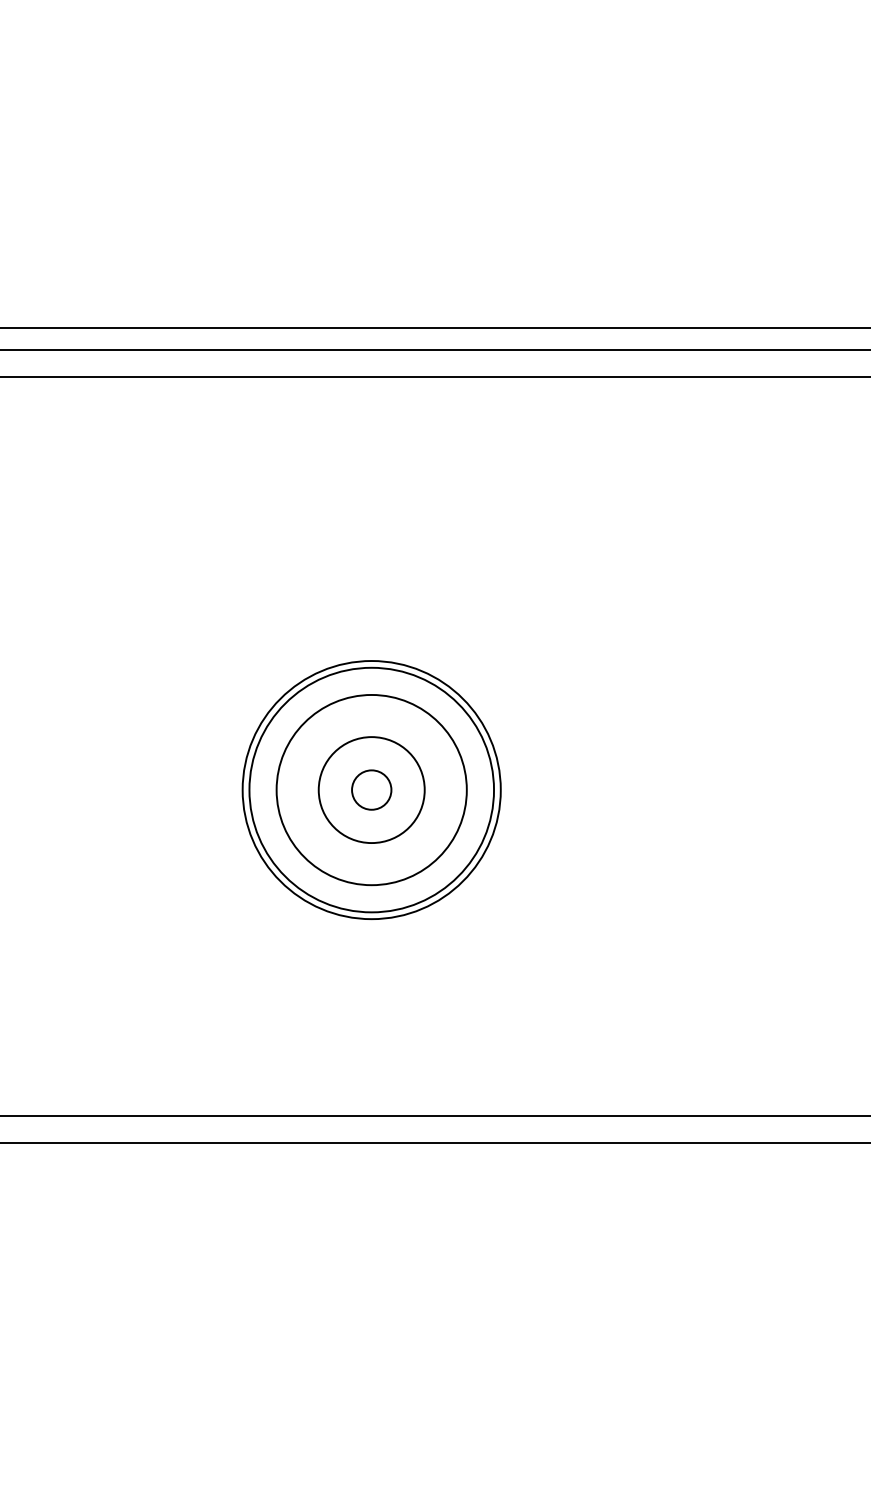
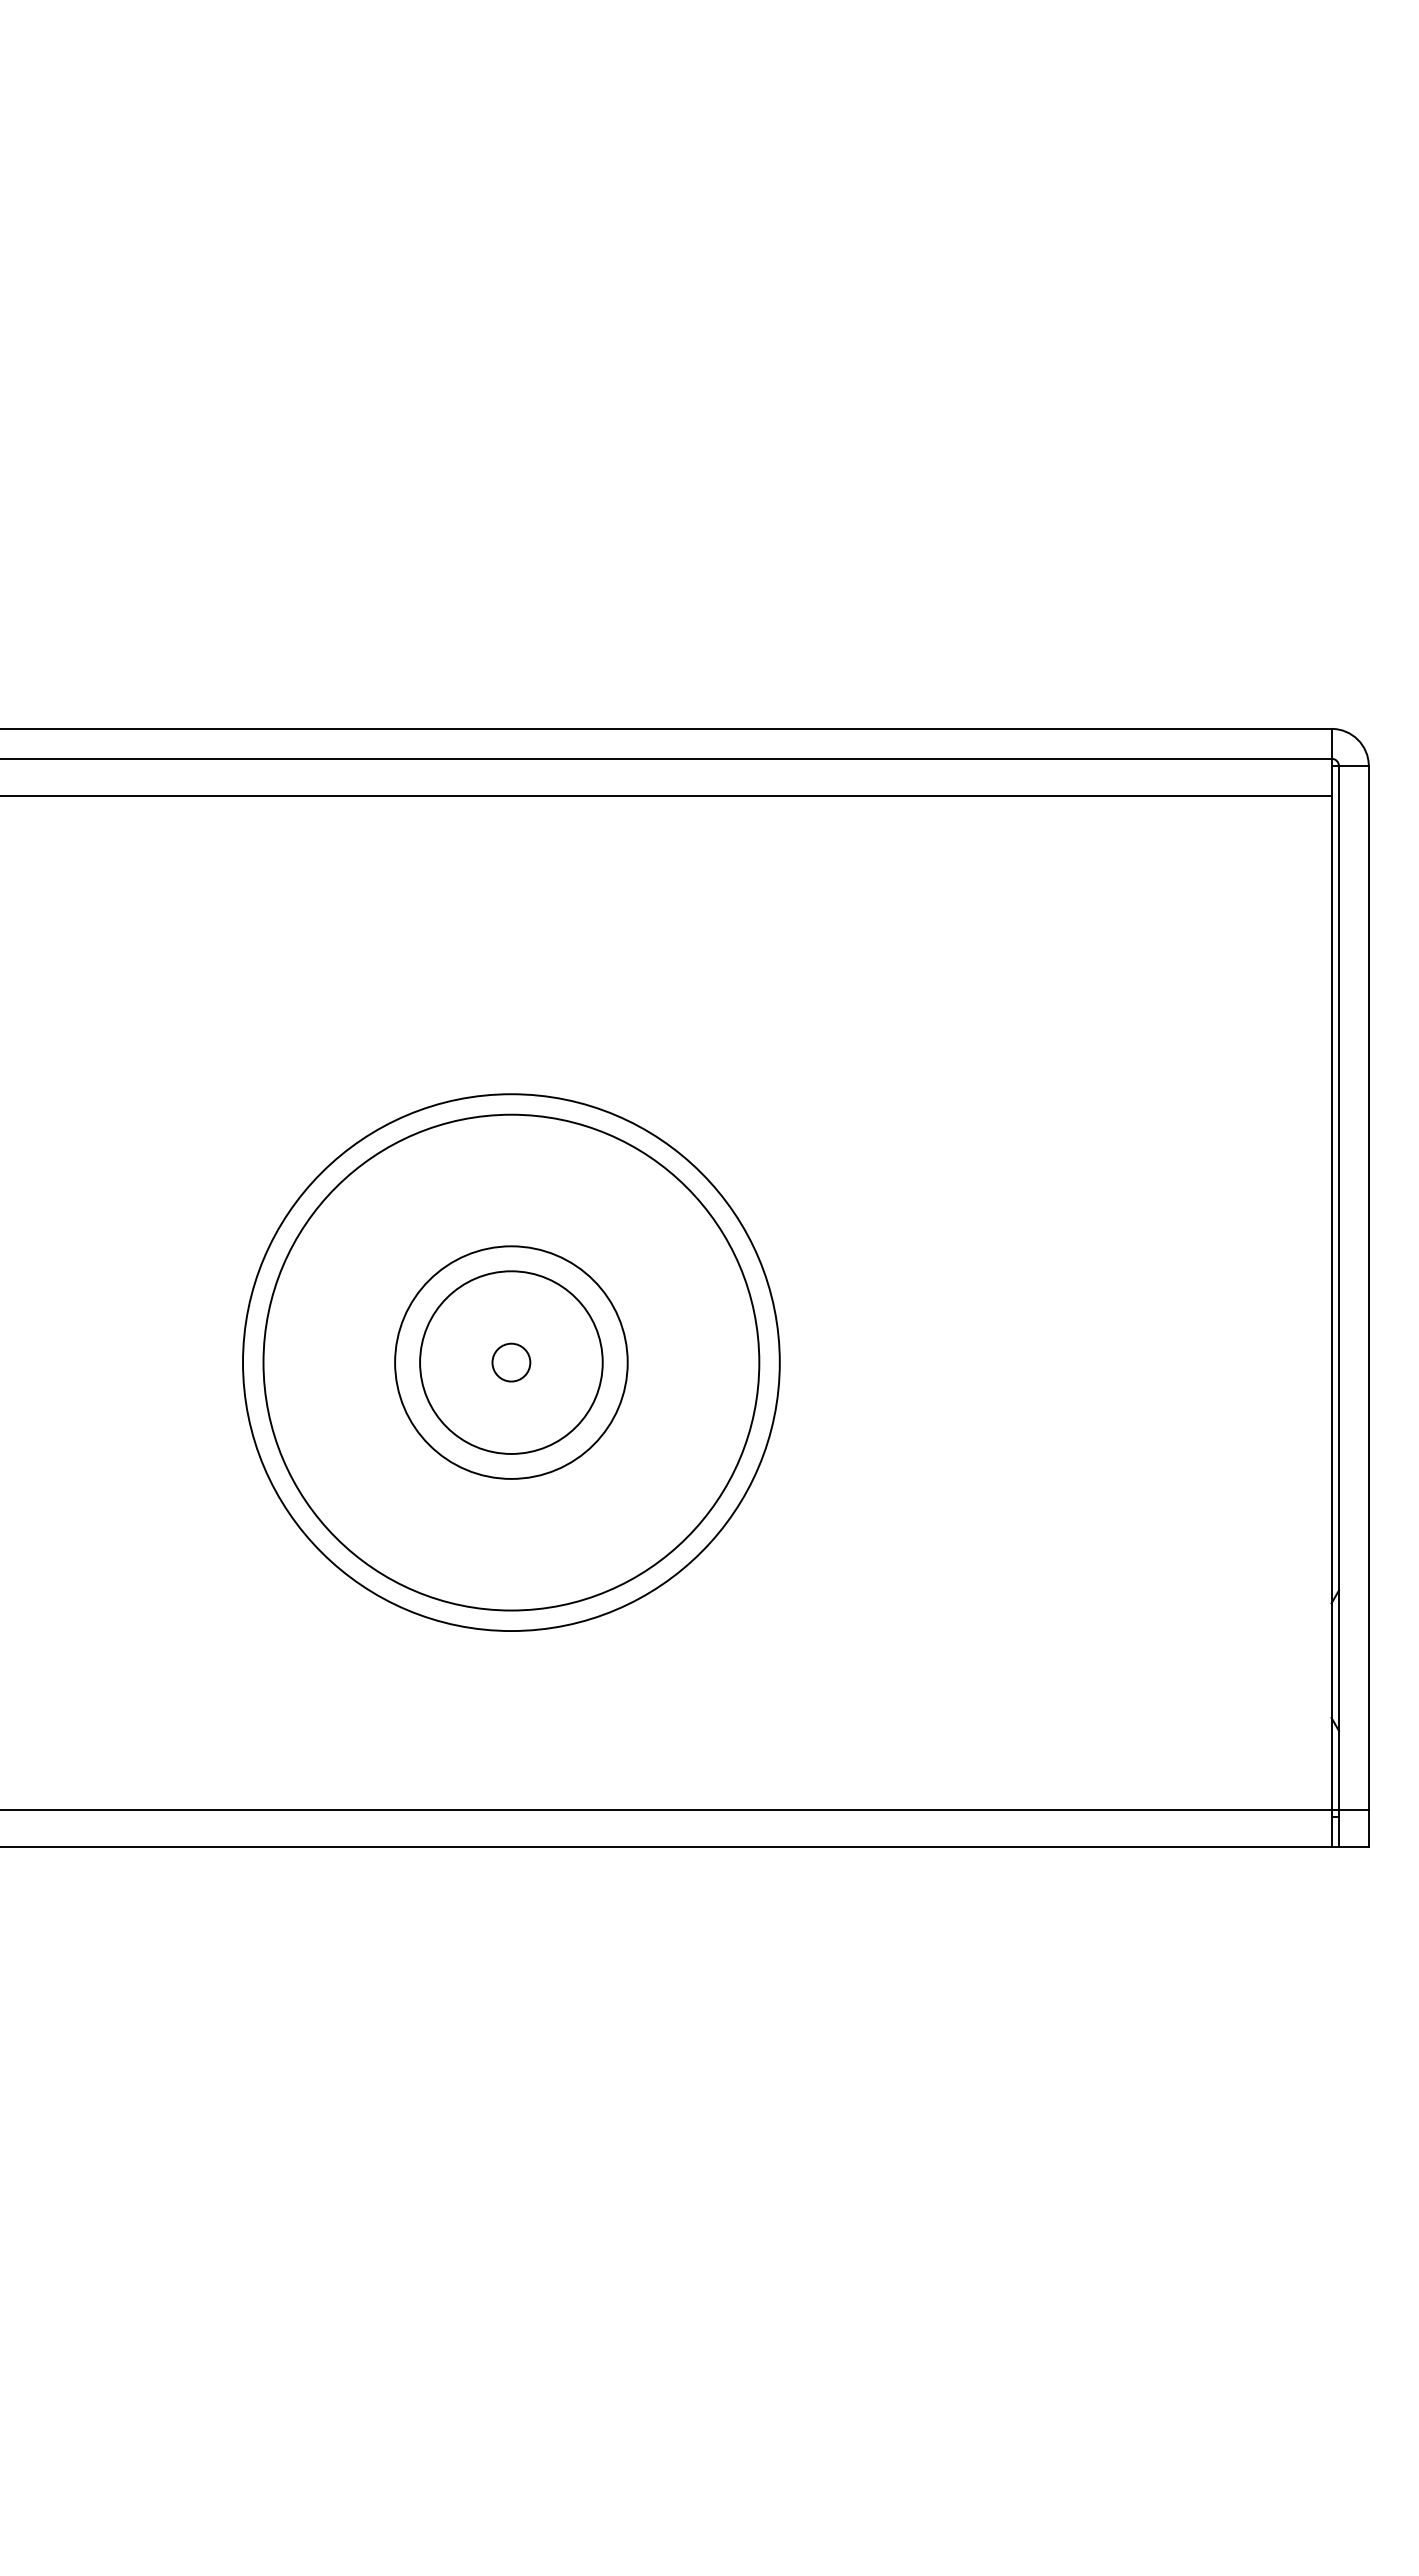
circle: (371, 789) -> (510, 1362), size x0.7
circle: (371, 789) -> (511, 1362), size x0.7
circle: (371, 789) -> (511, 1362), size x1.4
circle: (371, 789) -> (511, 1362), size x1.6
circle: (371, 789) -> (511, 1362), size x1.6

